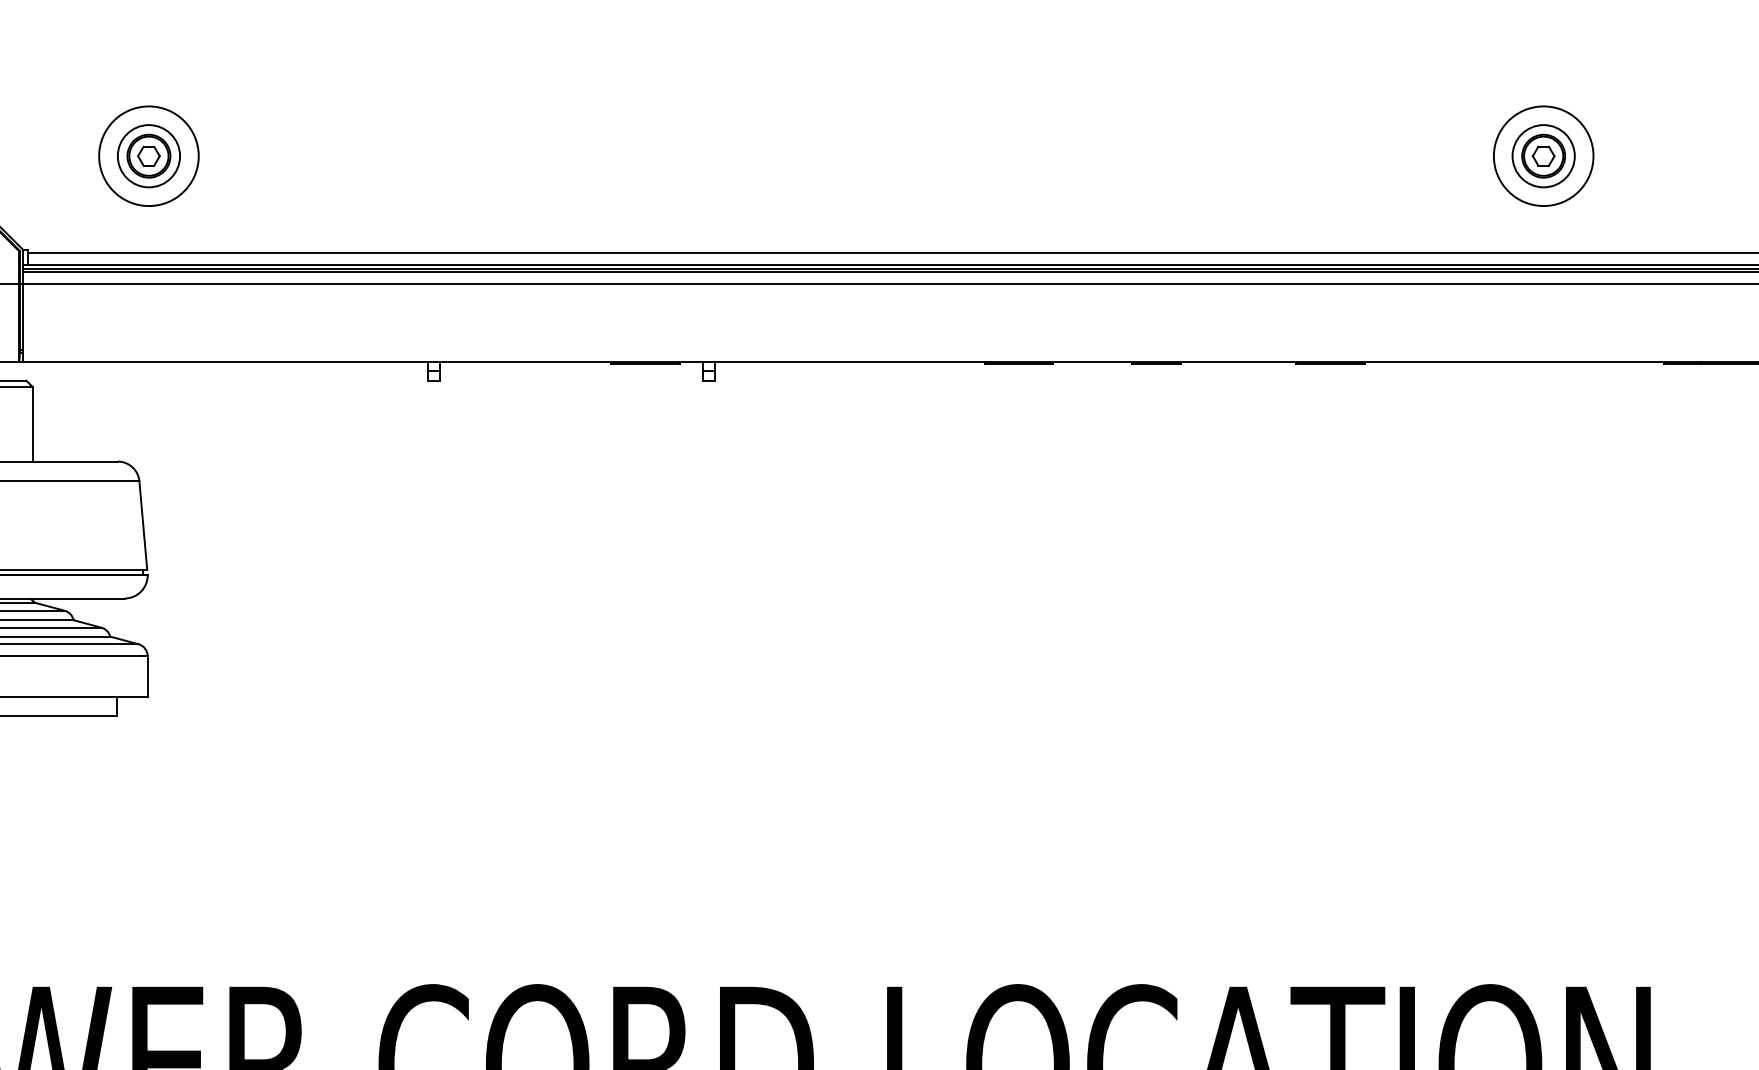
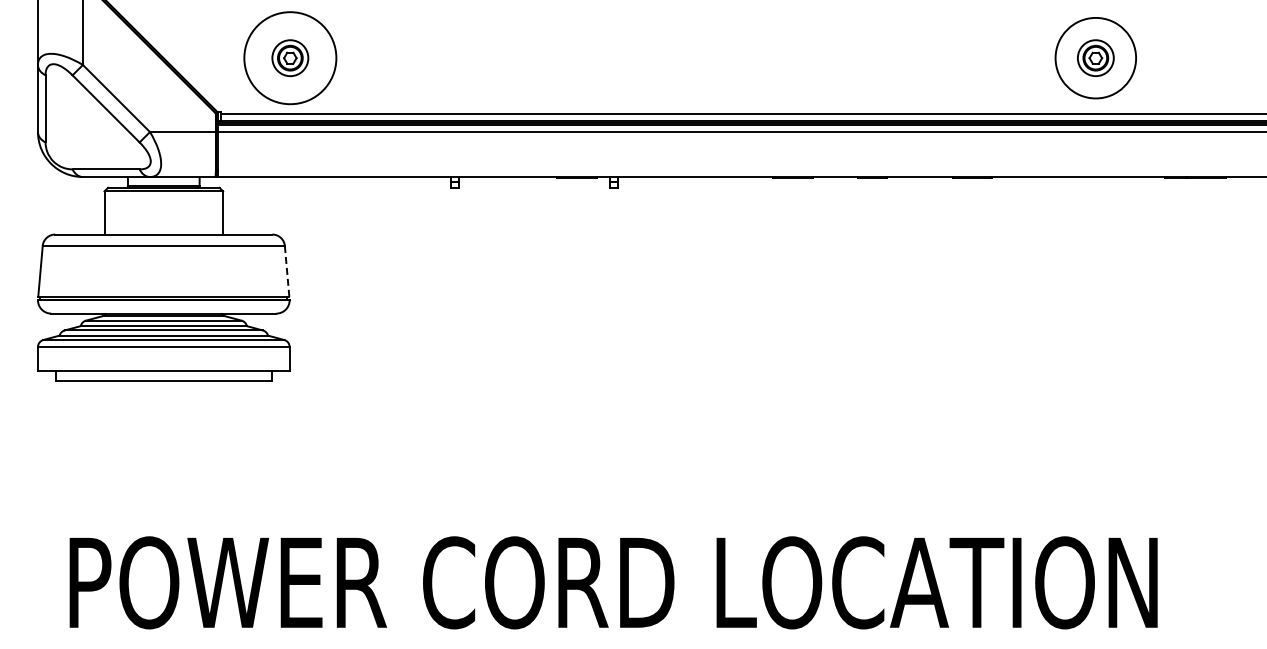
circle: (149, 155) -> (290, 57), size x1.6
circle: (1543, 155) -> (1095, 57), size x1.4
line: (143, 525) -> (287, 271), solid -> dashed

